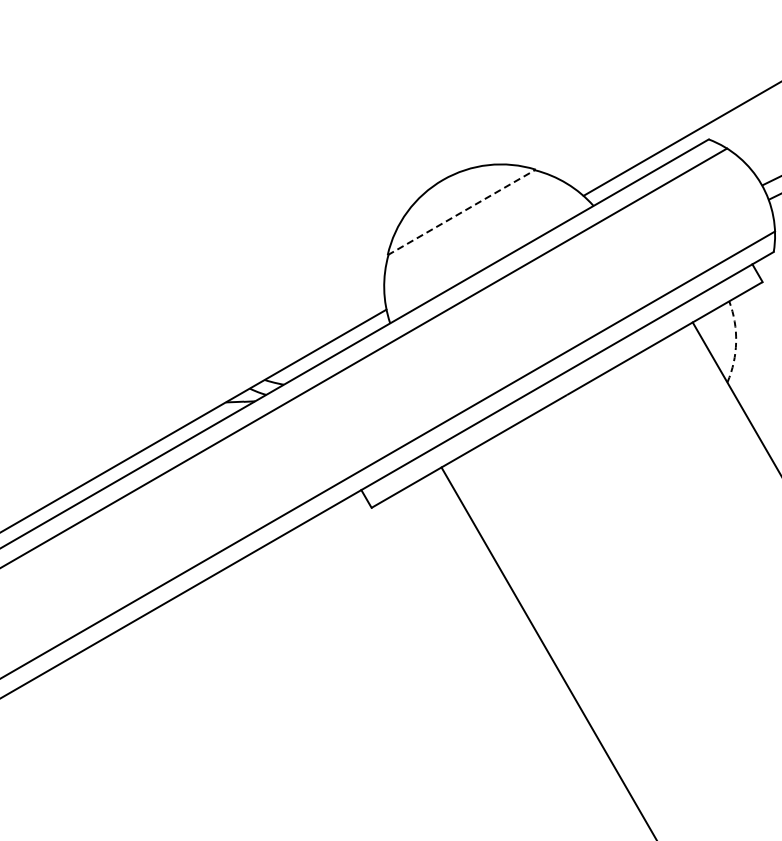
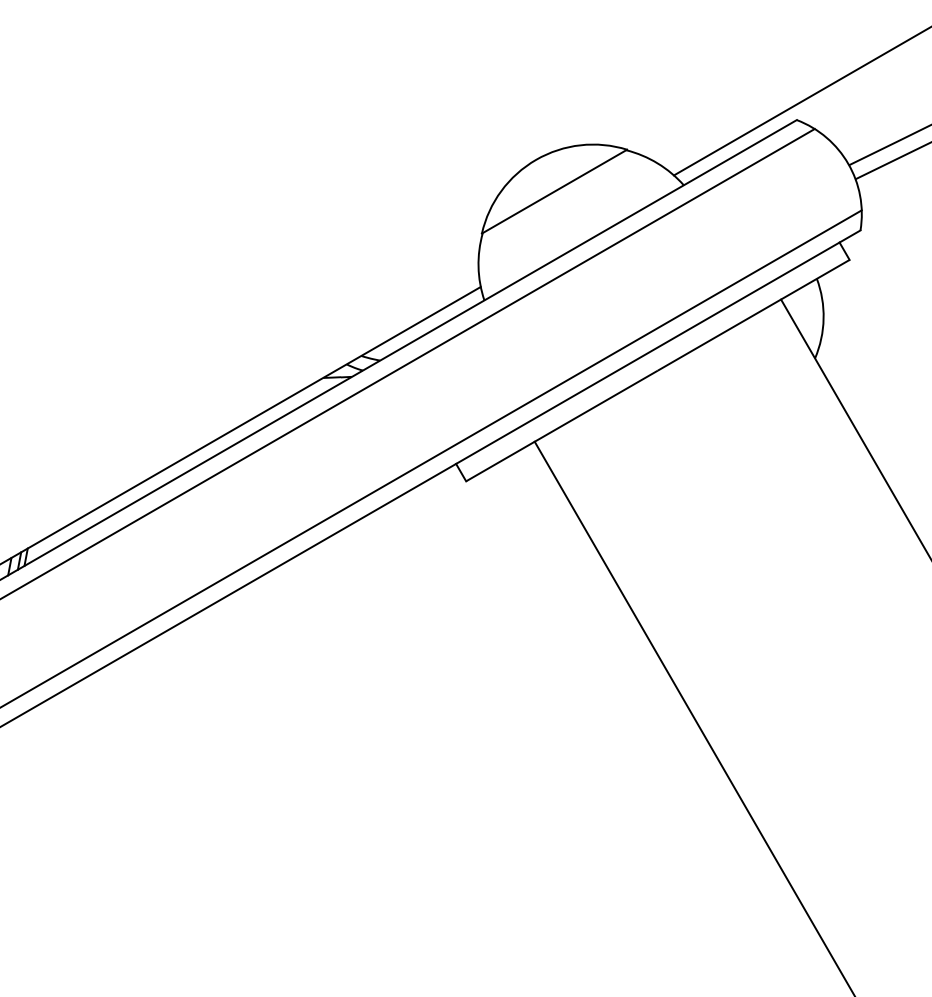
line: (461, 212) -> (554, 191), dashed -> solid
arc: (736, 341) -> (823, 318), dashed -> solid

